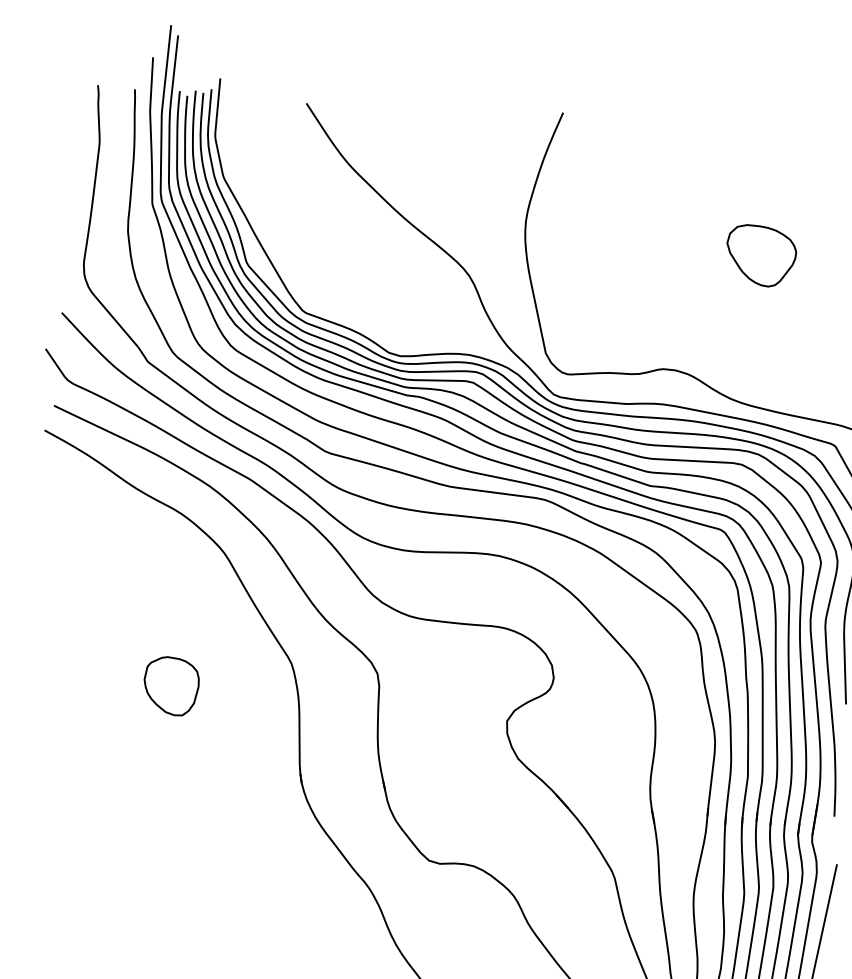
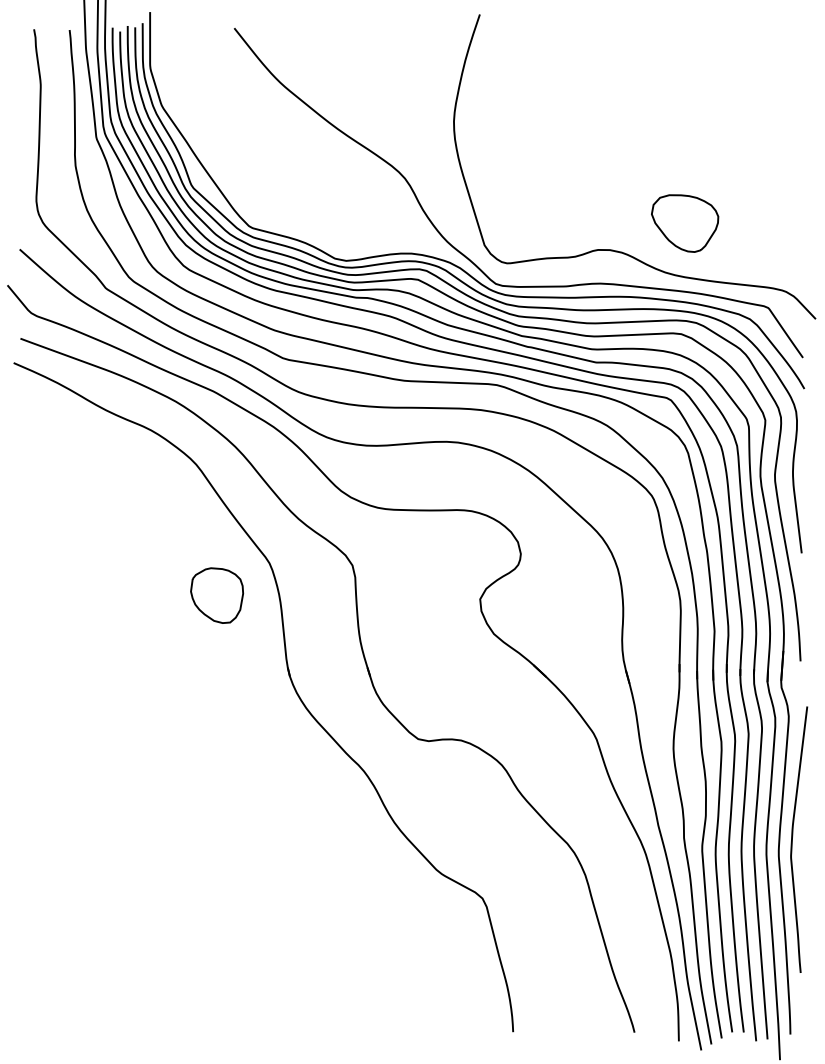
part: (761, 256) -> (685, 223), moved
part: (171, 686) -> (217, 595), moved

